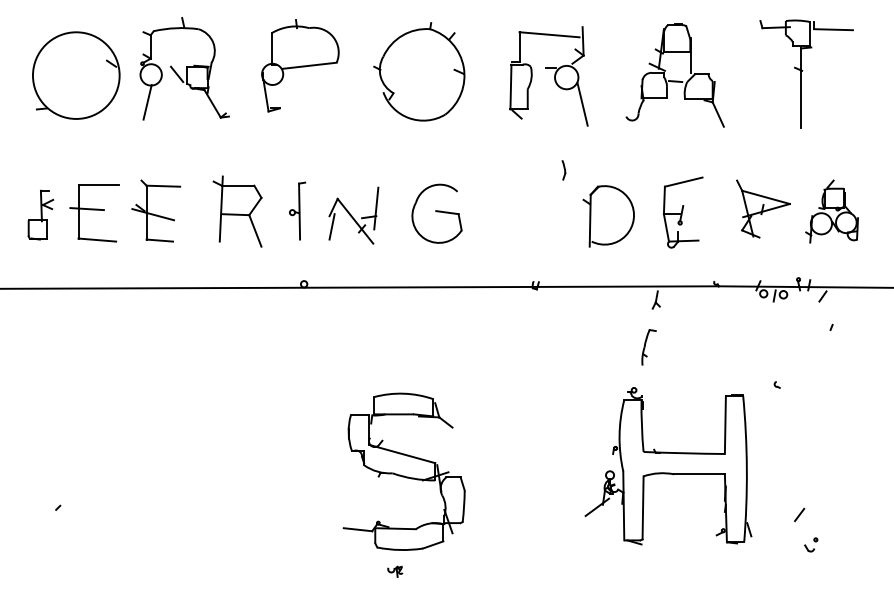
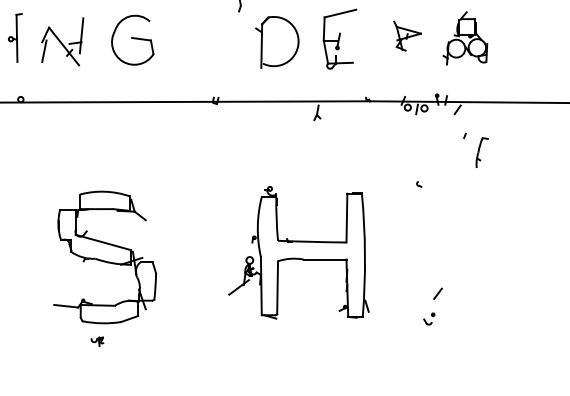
part: (763, 208) -> (407, 35), size x0.6
part: (648, 347) -> (481, 152), moved
part: (668, 466) -> (299, 253), moved
part: (811, 544) -> (429, 318), moved

